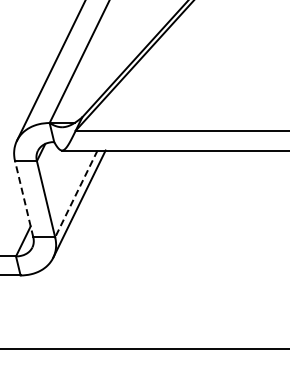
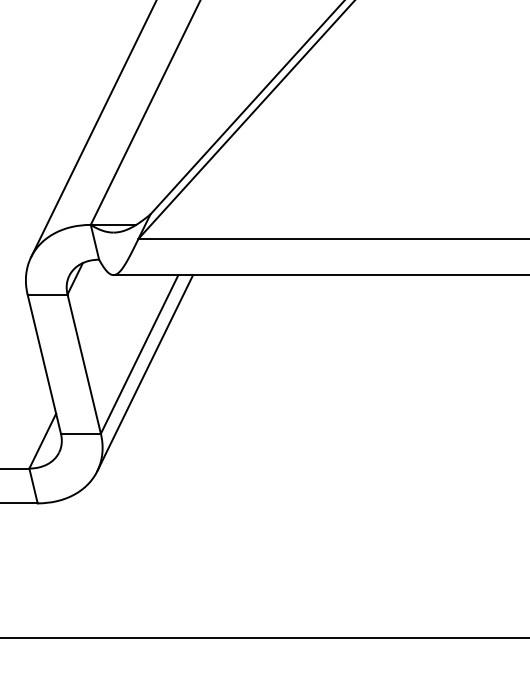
line: (76, 194) -> (139, 355), dashed -> solid
line: (24, 198) -> (44, 362), dashed -> solid

